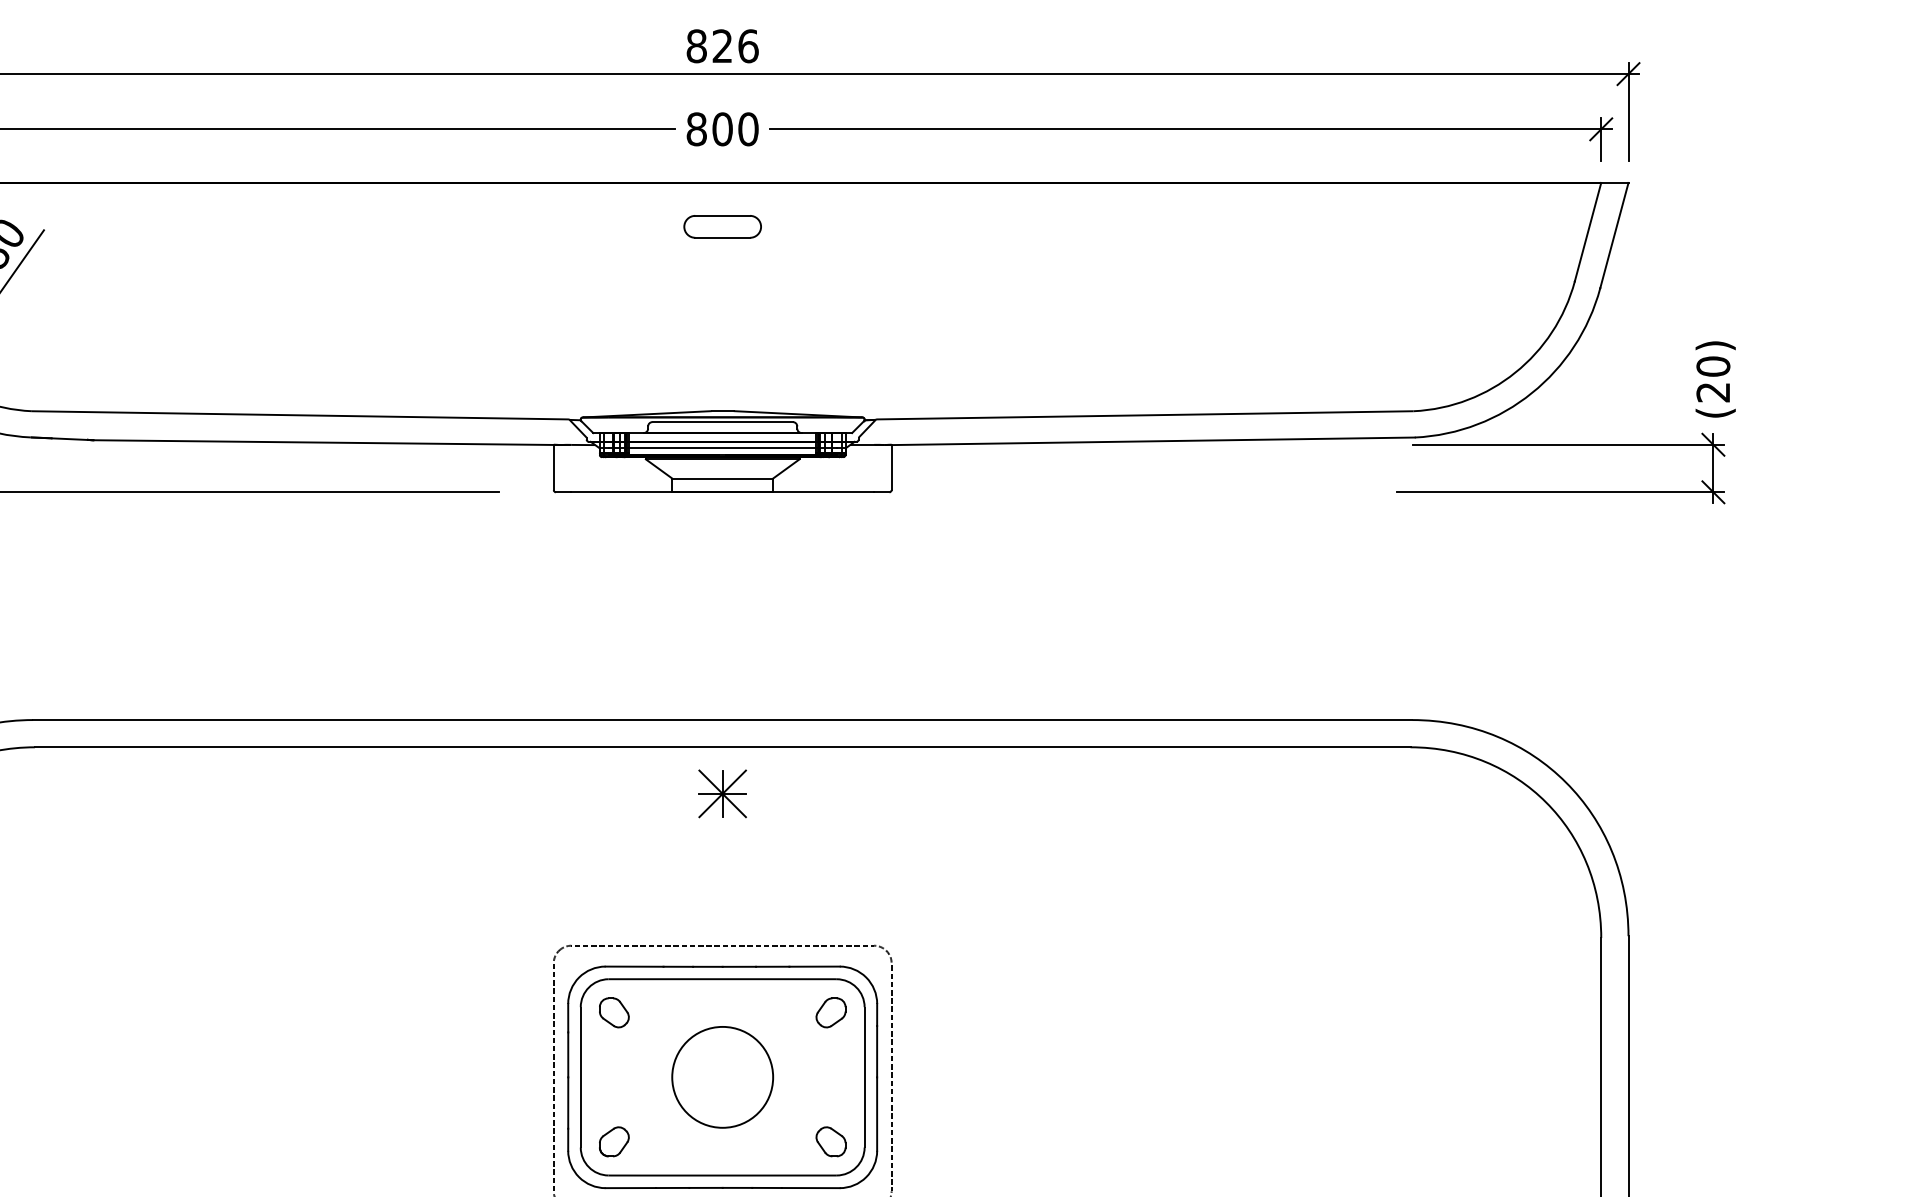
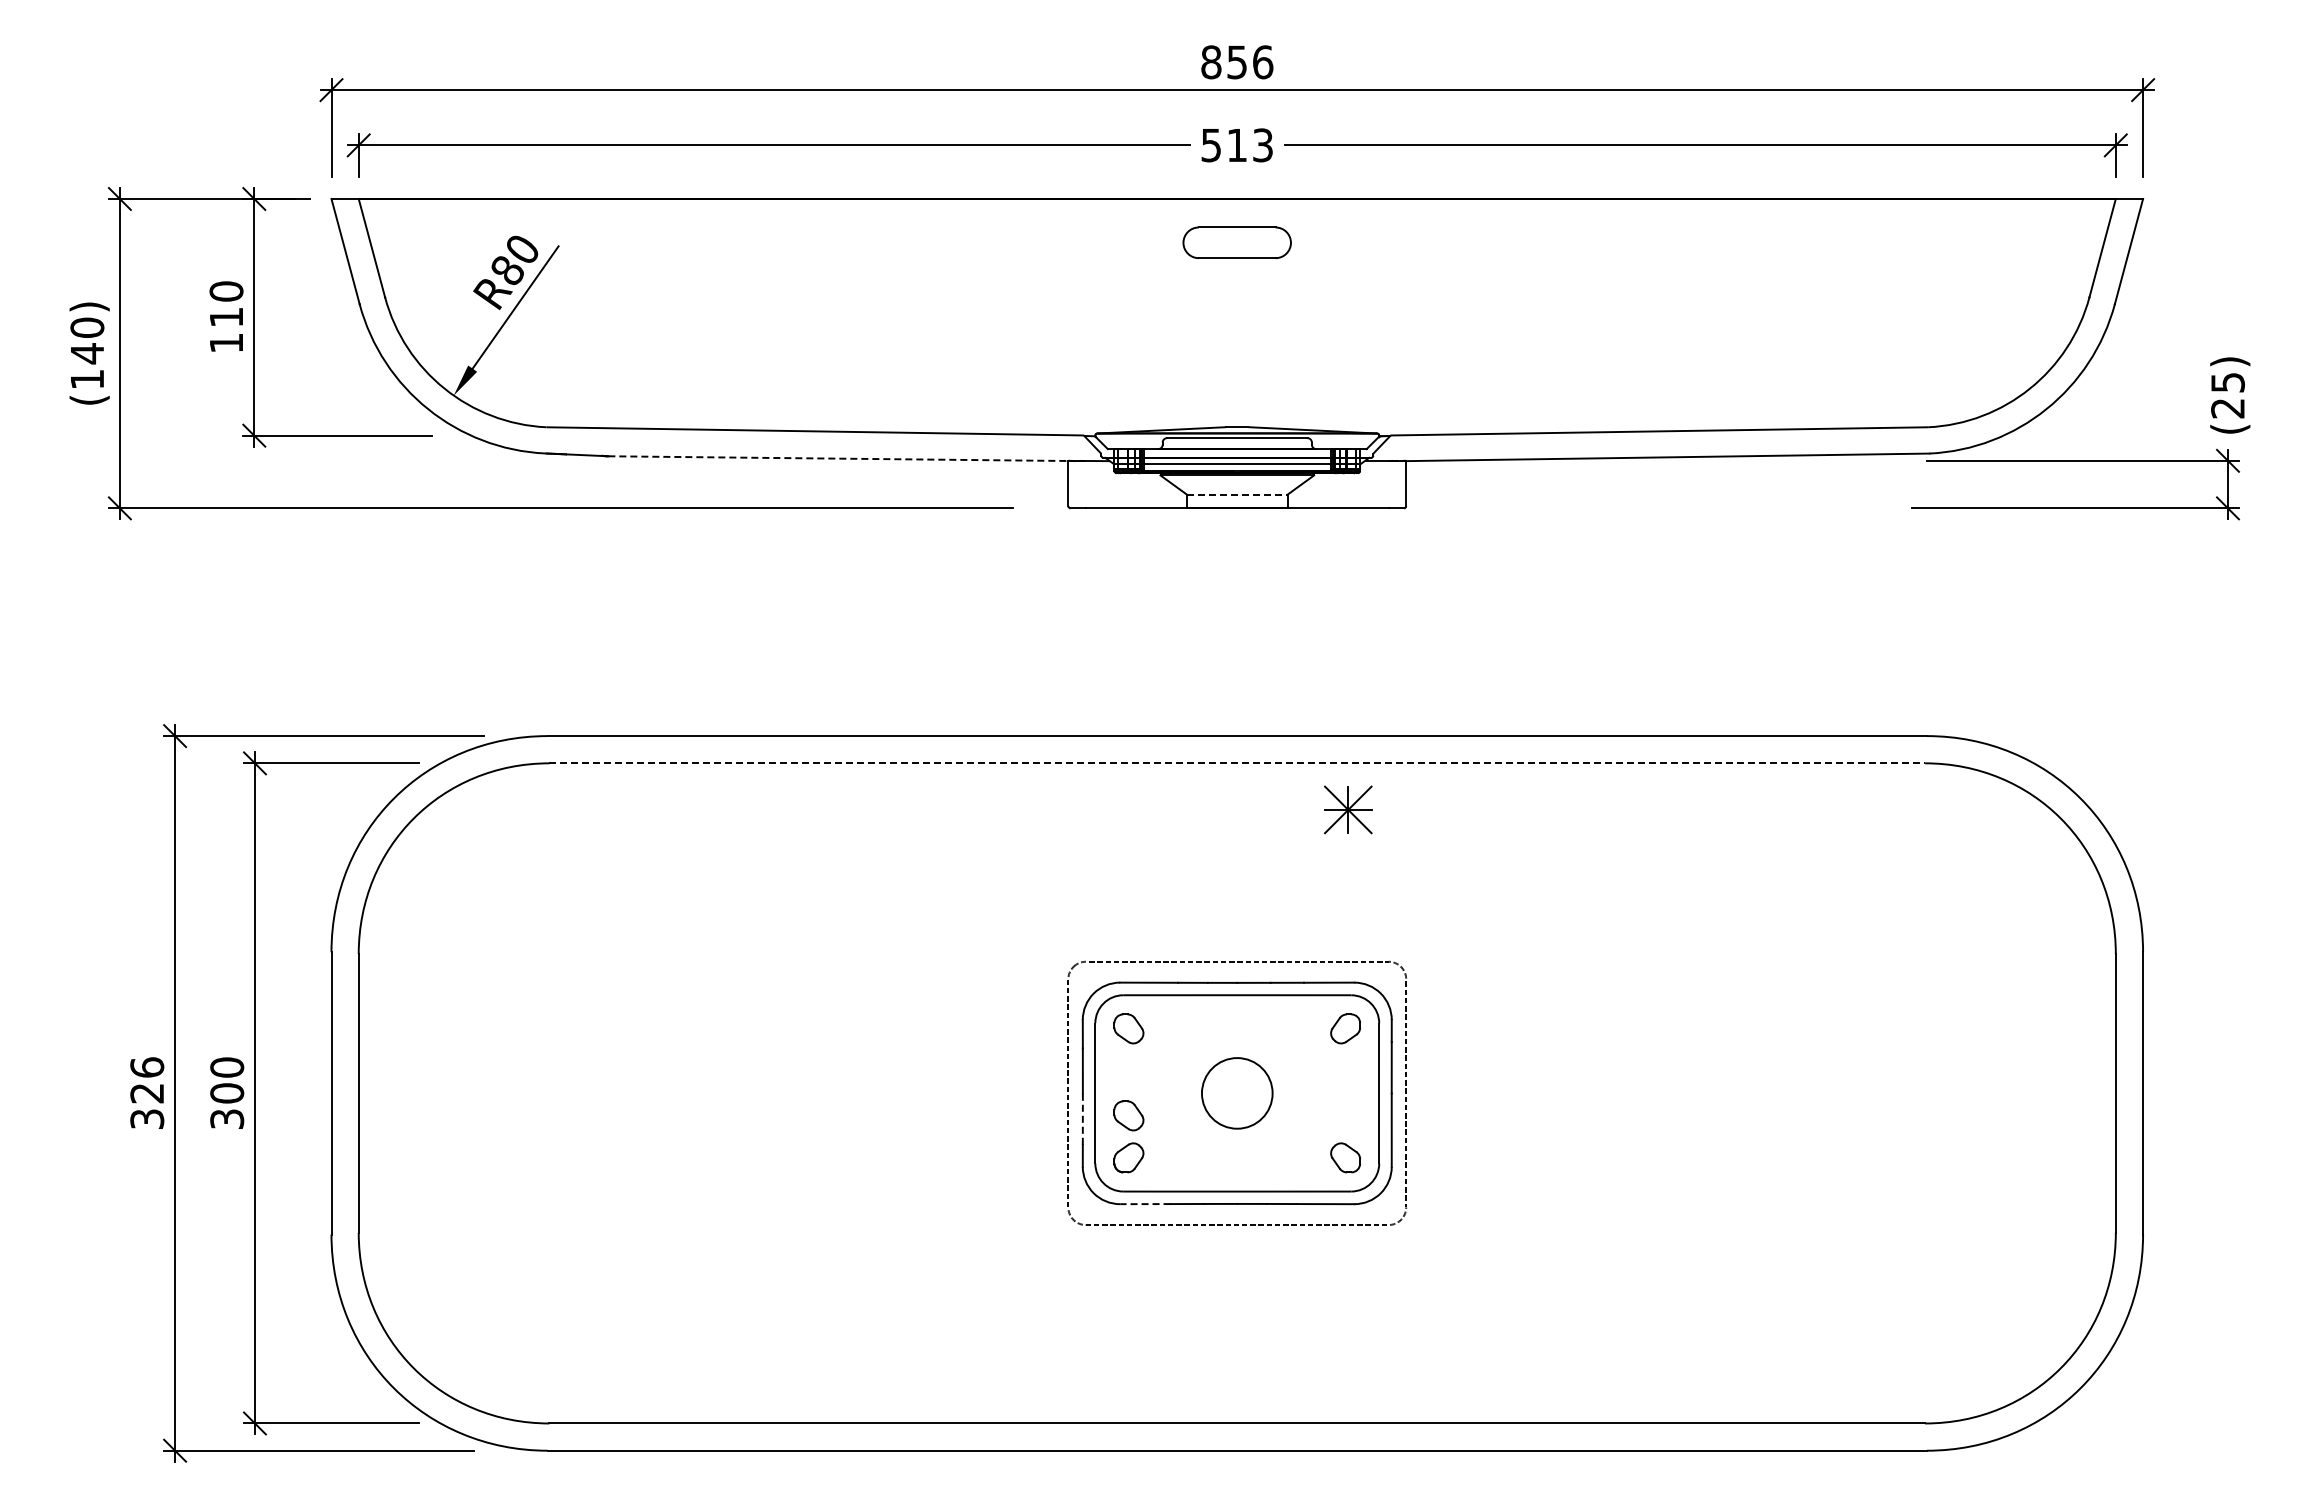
text: (721, 46) -> (1236, 62), 826 -> 856
text: (722, 129) -> (1237, 145), 800 -> 513
part: (722, 226) -> (1237, 242), size x1.4
text: (1712, 366) -> (2227, 382), (20) -> (25)
line: (327, 442) -> (842, 458), solid -> dashed
line: (722, 478) -> (1237, 494), solid -> dashed
line: (722, 747) -> (1237, 763), solid -> dashed
part: (722, 793) -> (1348, 809), moved
circle: (721, 1076) -> (1236, 1092), size x0.7
part: (613, 1099) -> (1128, 1115), added
line: (567, 1103) -> (1082, 1119), solid -> dashed
line: (629, 1188) -> (1144, 1204), solid -> dashed

